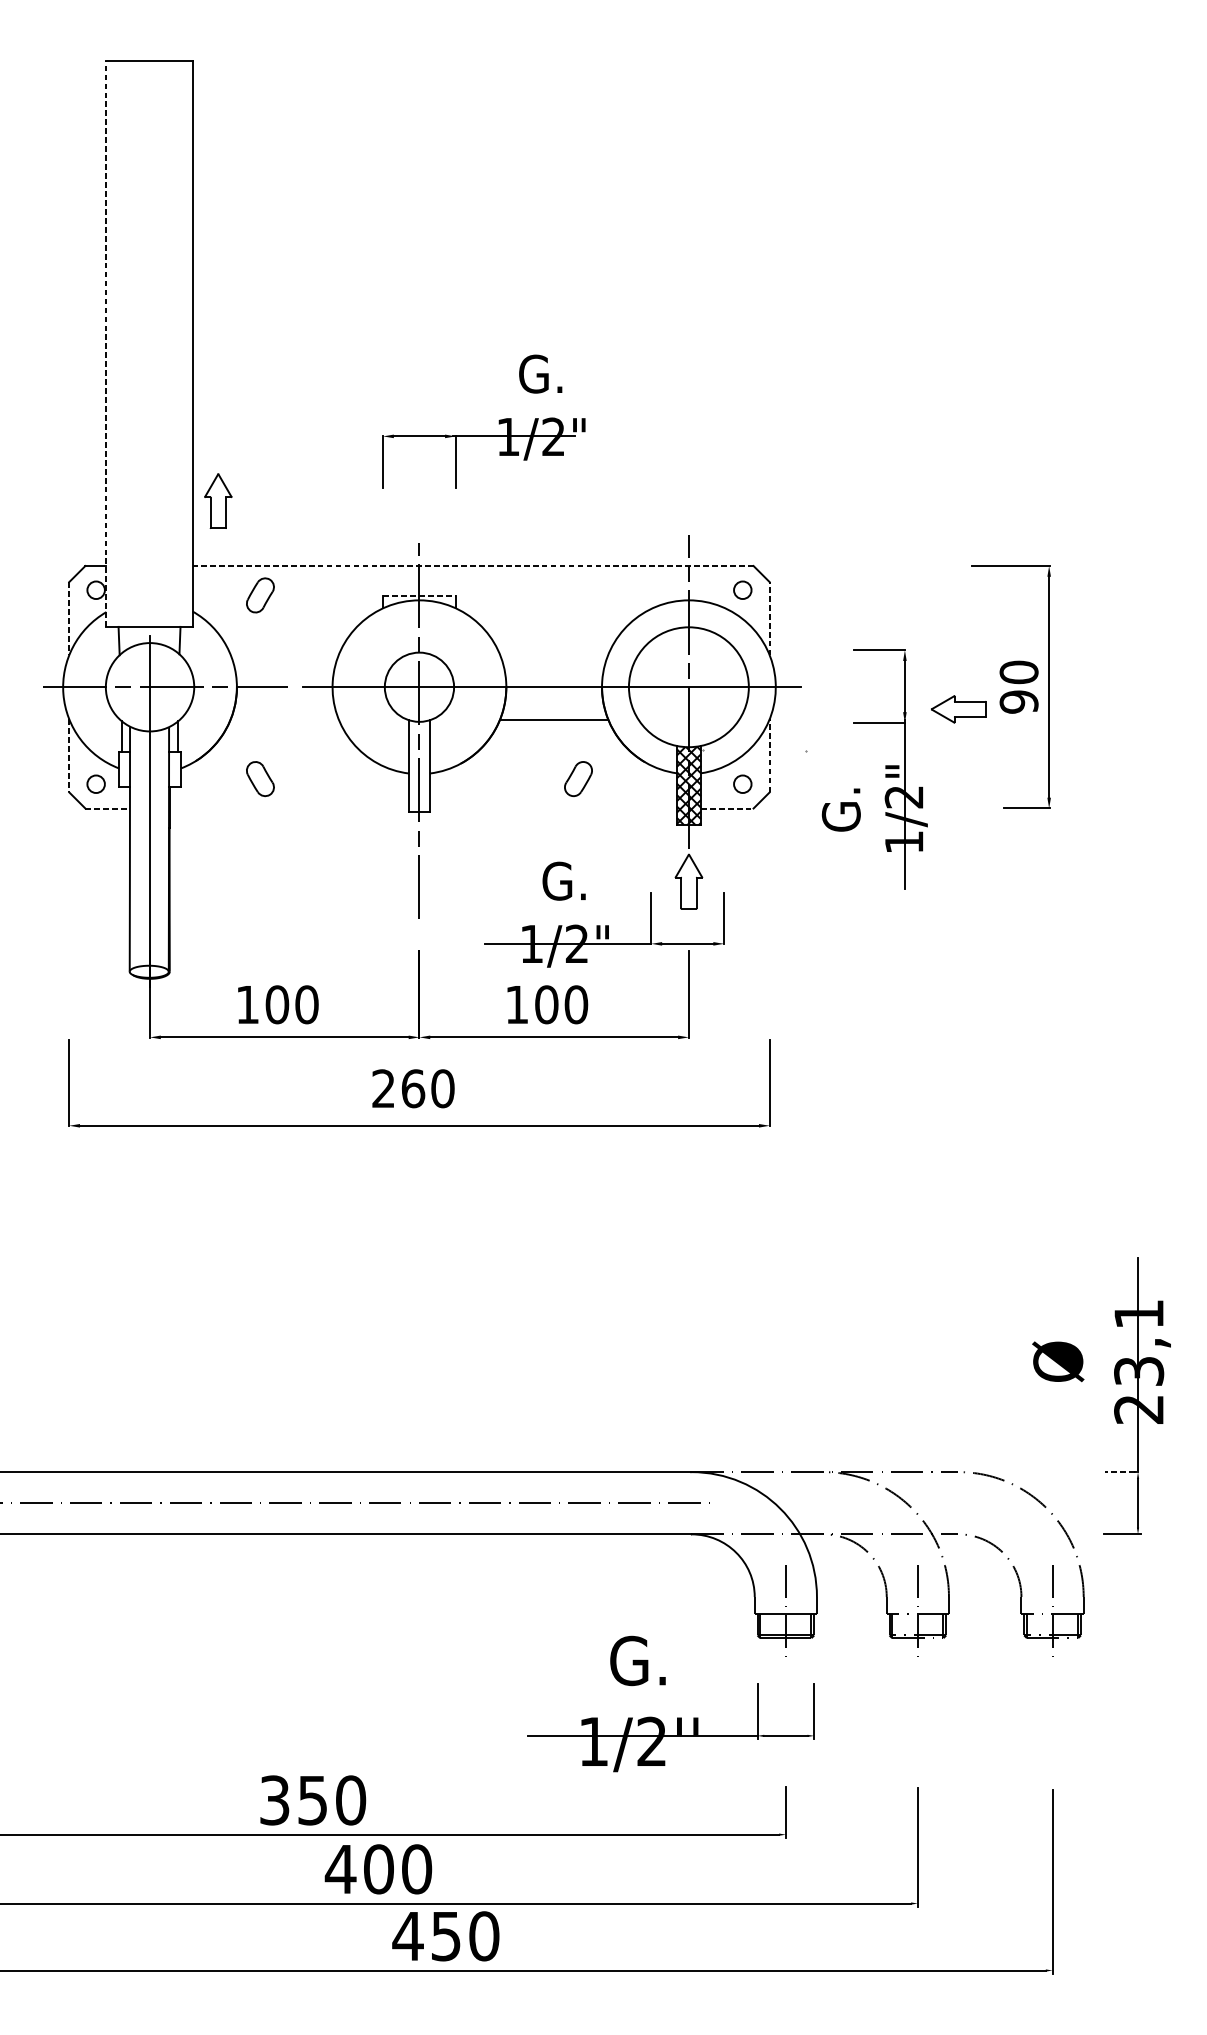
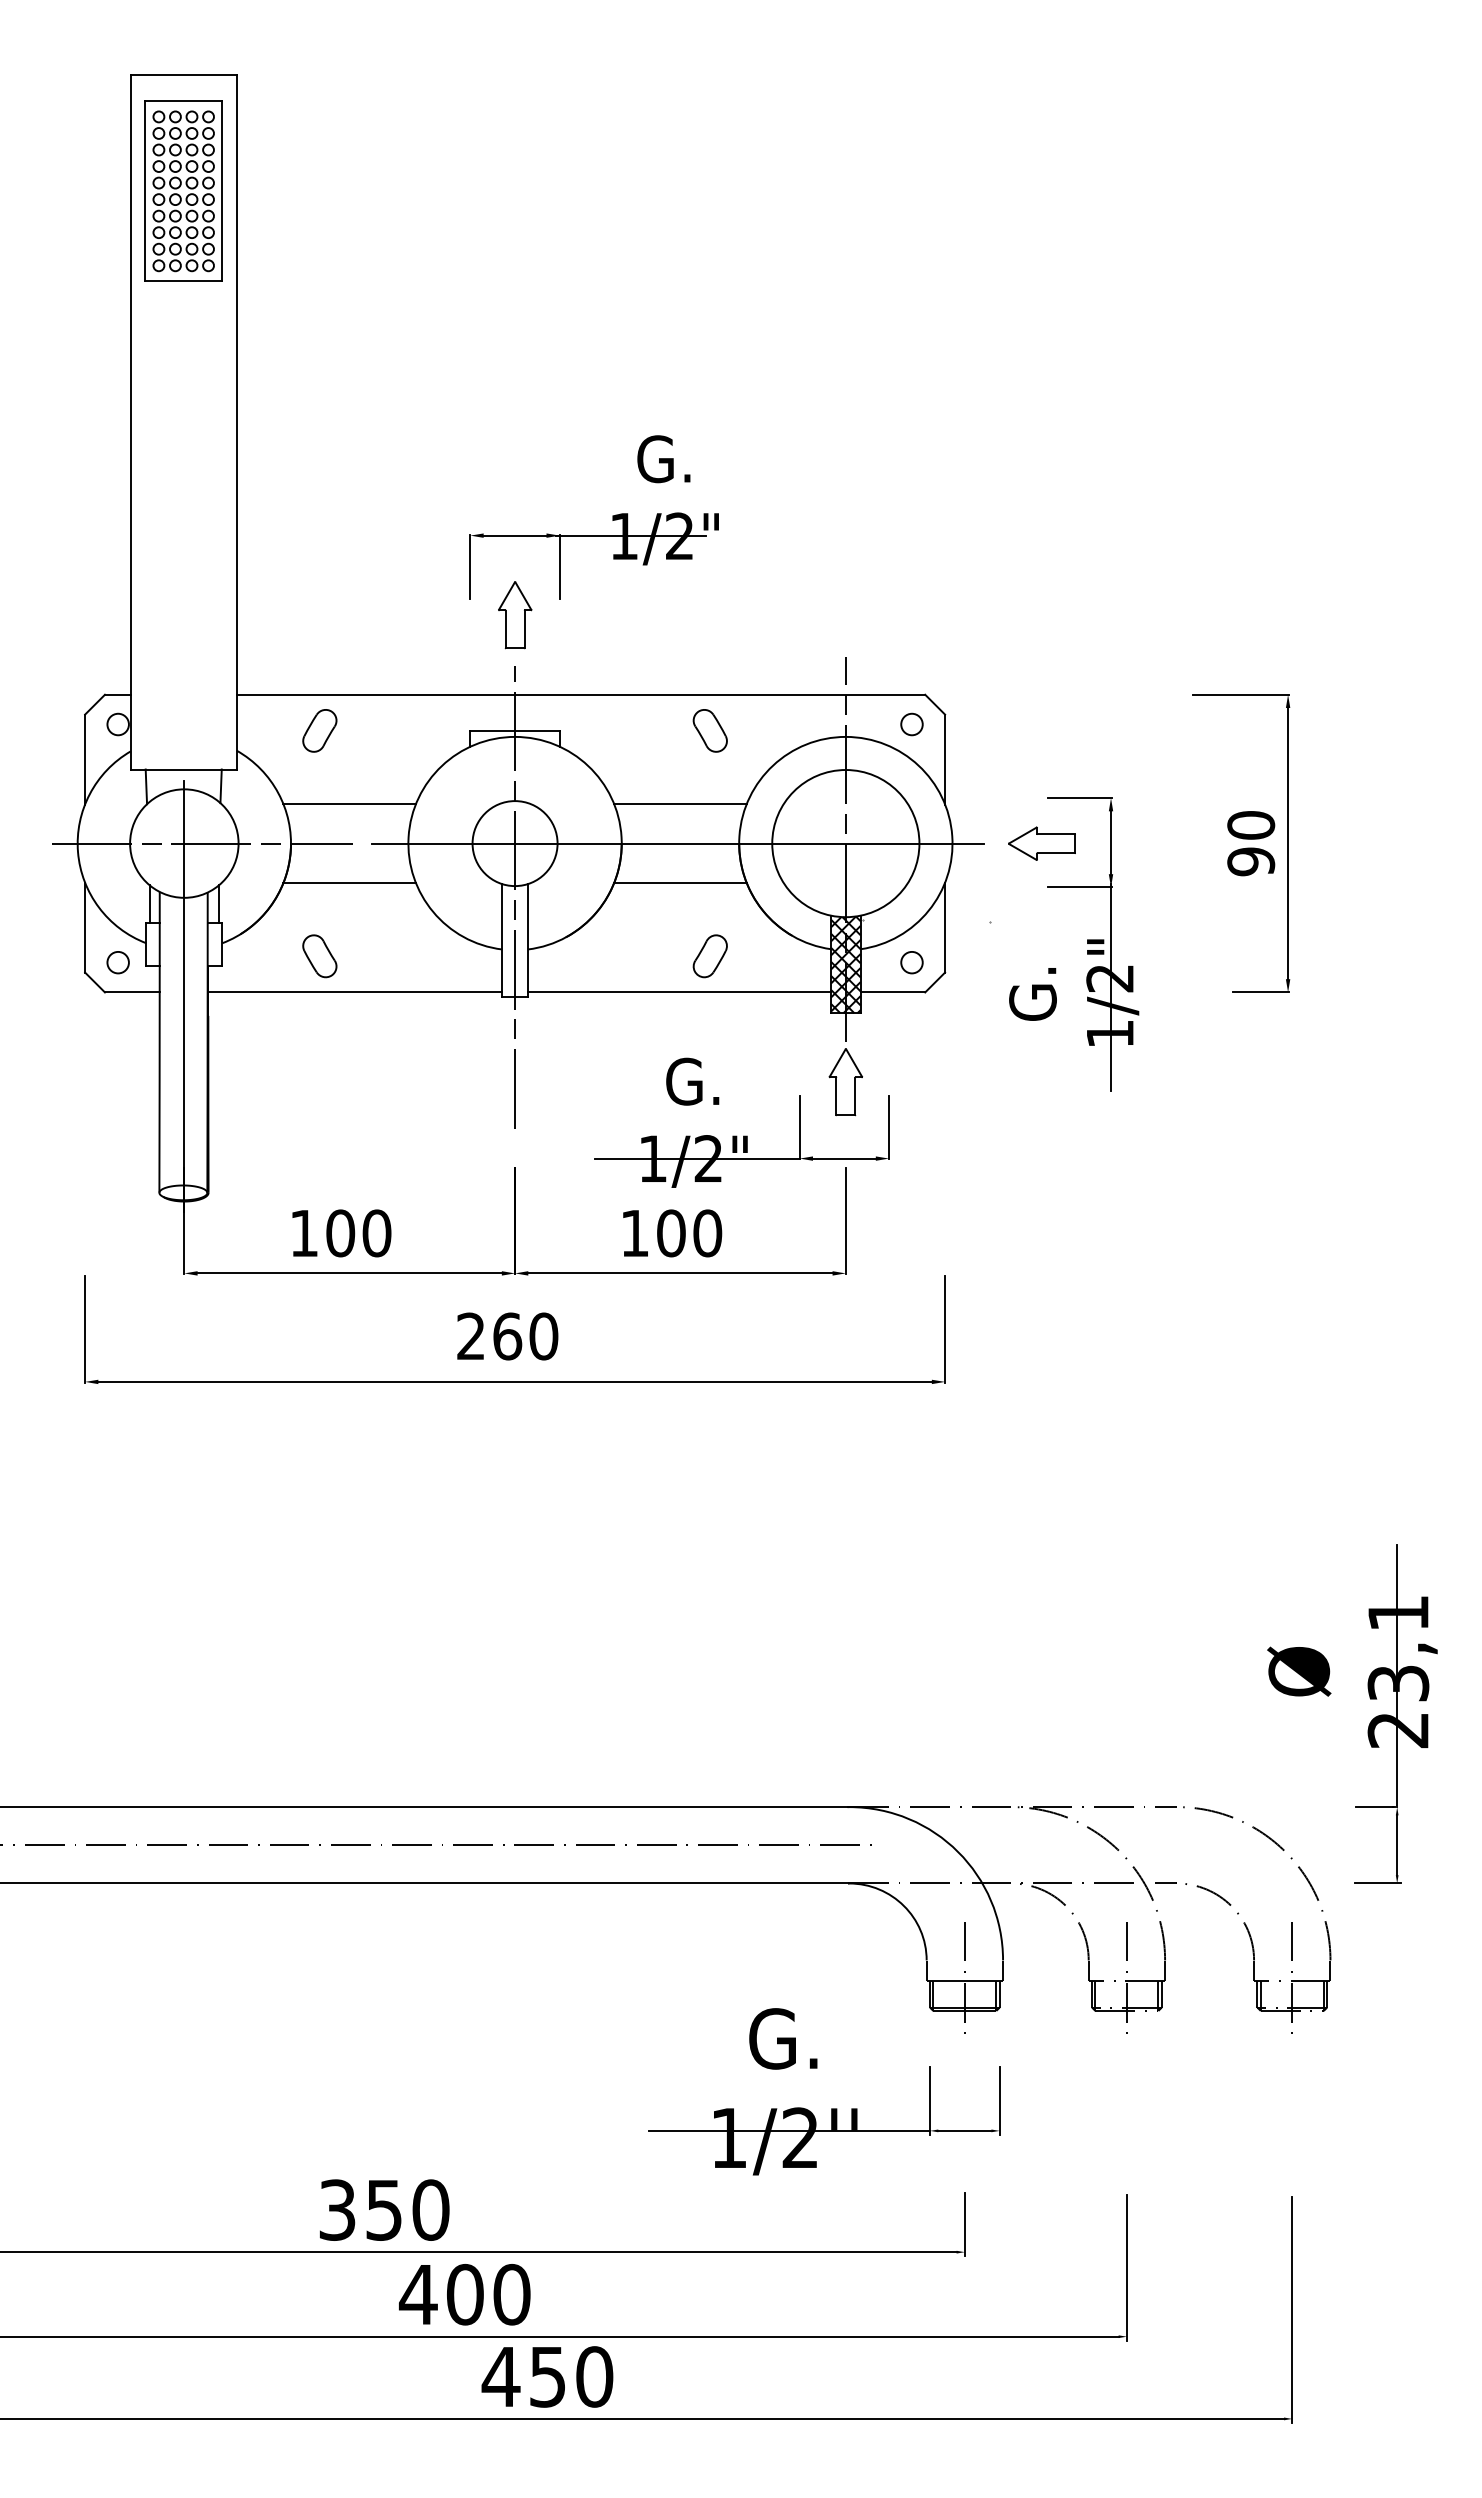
part: (149, 155) -> (183, 190), added
line: (106, 343) -> (130, 421), dashed -> solid
part: (218, 501) -> (515, 615), moved
line: (472, 565) -> (580, 694), dashed -> solid
line: (419, 595) -> (515, 731), dashed -> solid
part: (577, 595) -> (709, 730), added
line: (69, 618) -> (85, 759), dashed -> solid
line: (770, 618) -> (945, 759), dashed -> solid
line: (284, 654) -> (349, 803), added
line: (554, 654) -> (680, 803), added
part: (958, 709) -> (1041, 843), moved
line: (284, 719) -> (349, 883), added
line: (69, 755) -> (85, 927), dashed -> solid
line: (770, 755) -> (945, 927), dashed -> solid
line: (107, 808) -> (132, 992), dashed -> solid
line: (289, 808) -> (355, 992), added
line: (553, 808) -> (679, 992), added
line: (727, 808) -> (893, 992), dashed -> solid
line: (1119, 1472) -> (1374, 1807), dashed -> solid

